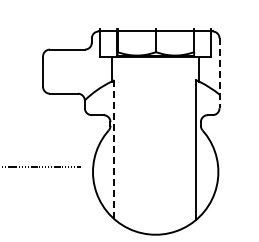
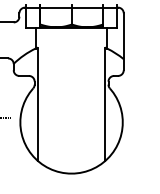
line: (219, 73) -> (123, 41), dashed -> solid
line: (114, 149) -> (37, 104), dashed -> solid

